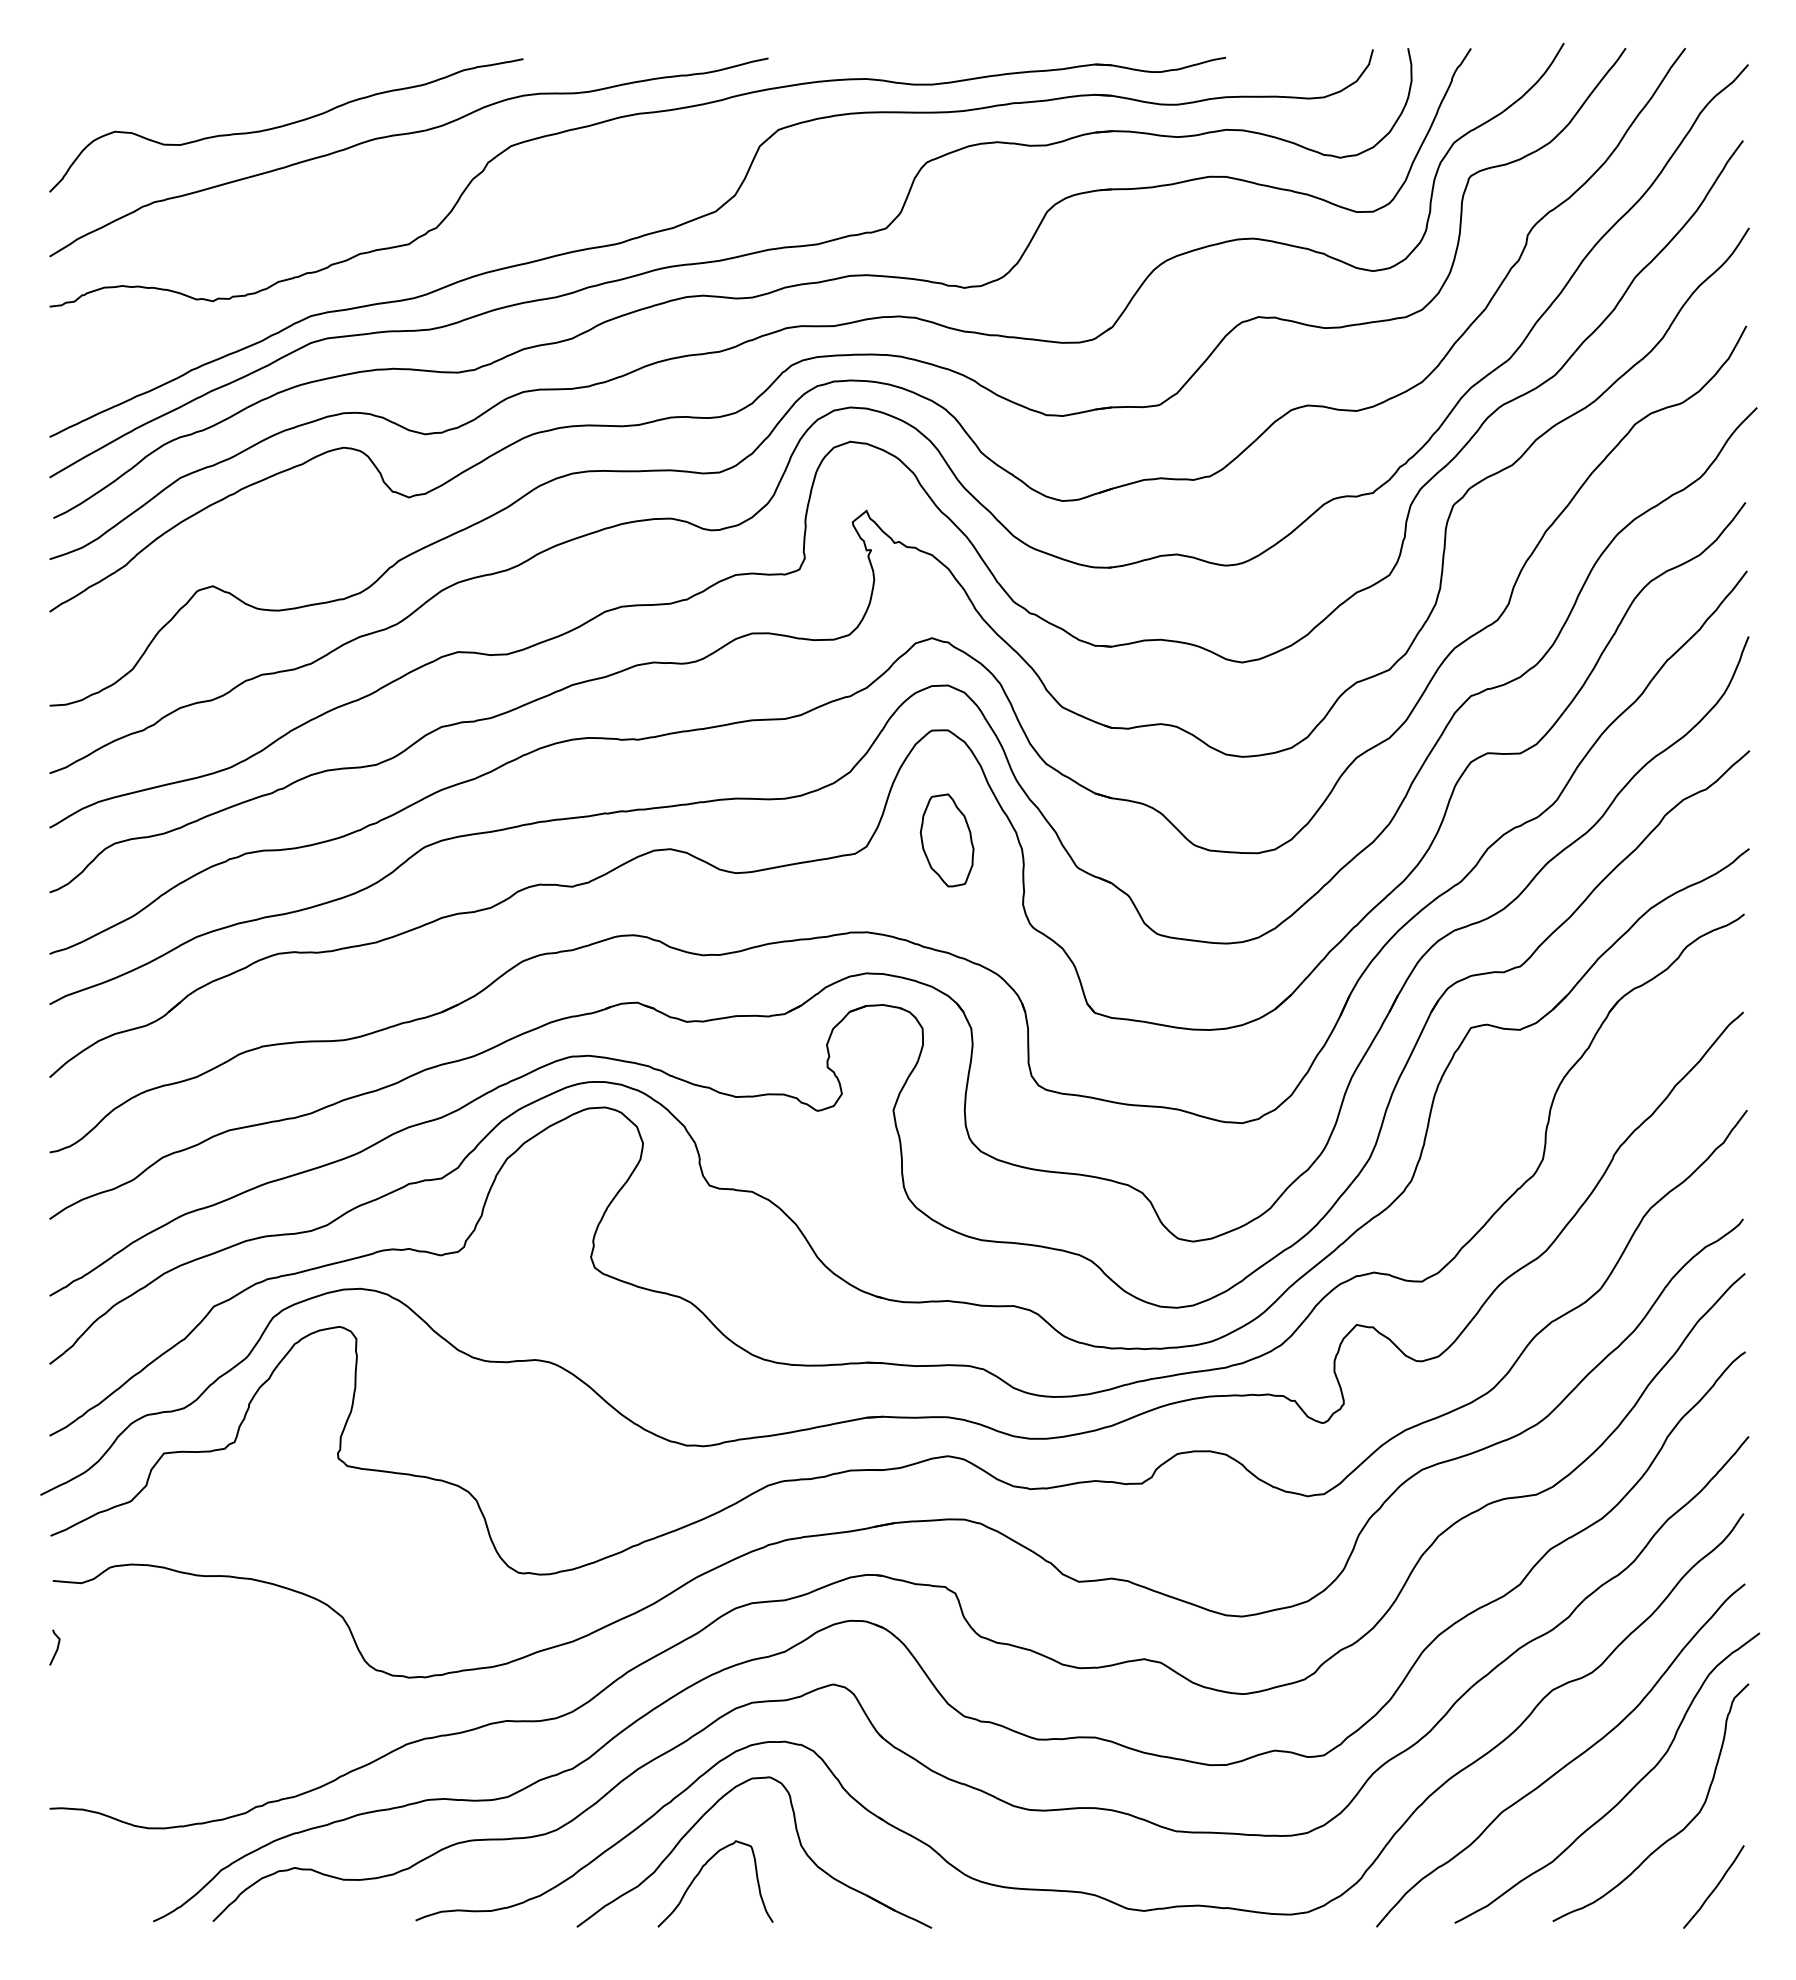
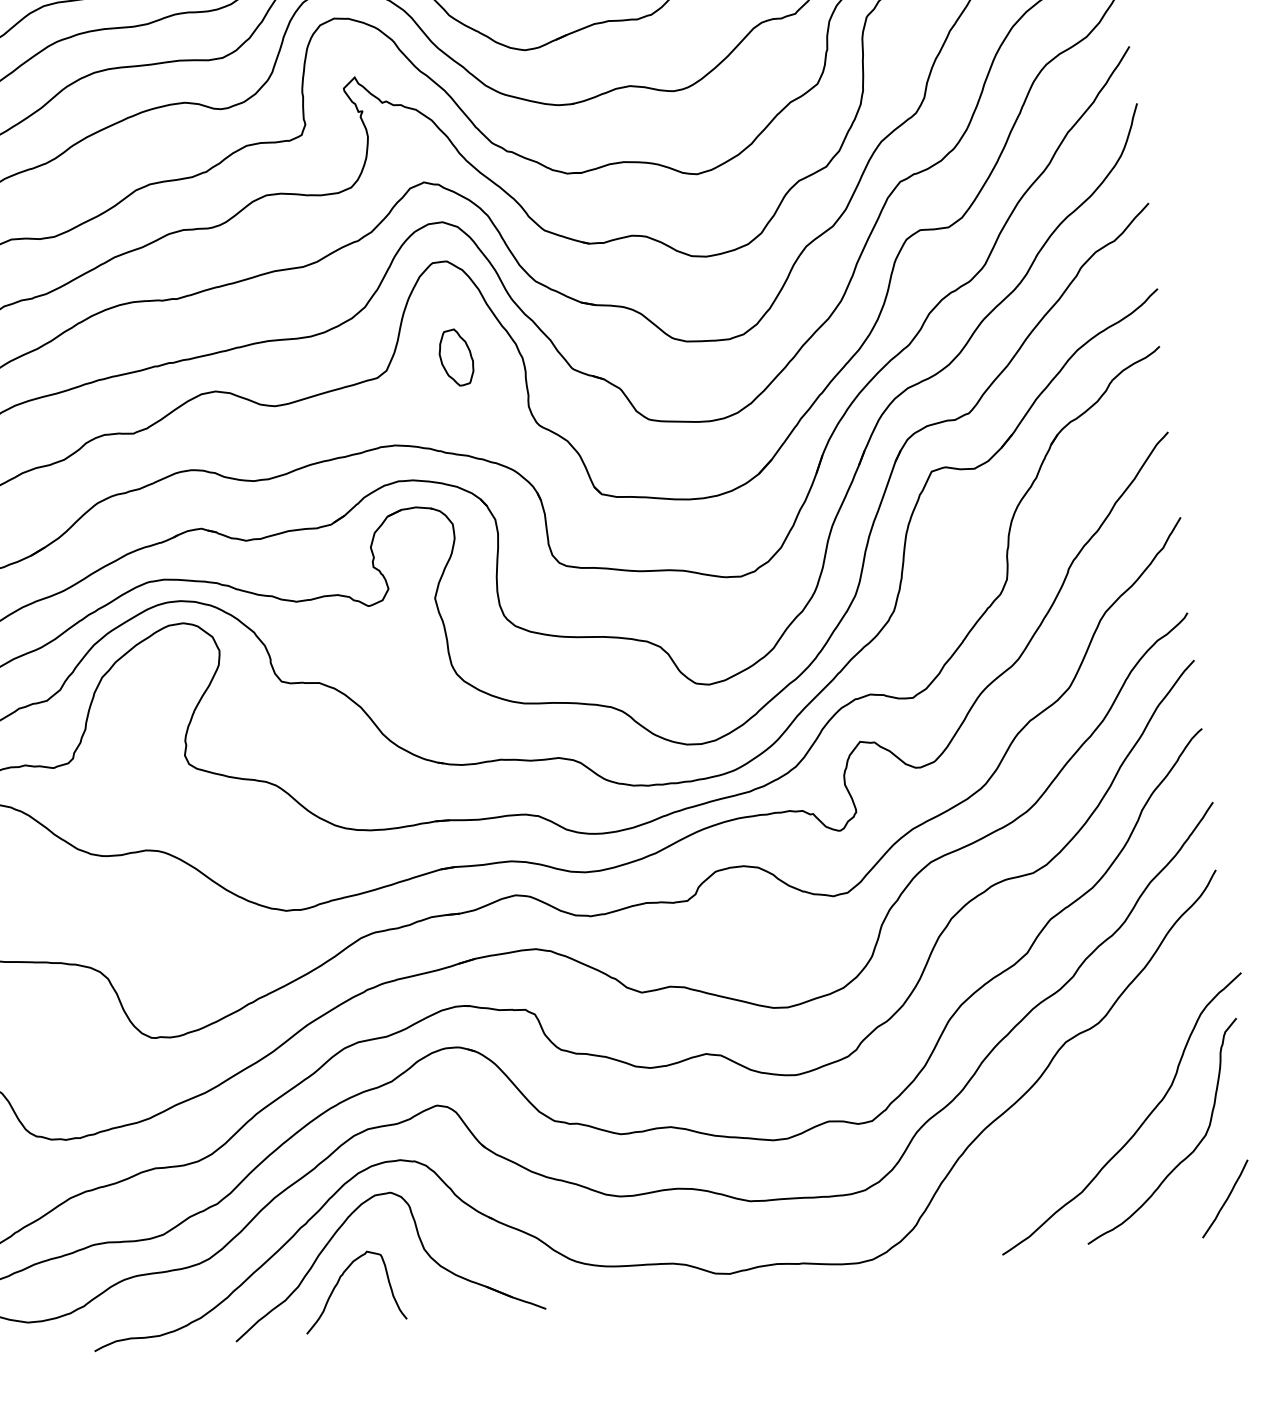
part: (946, 840) -> (455, 357), size x0.7
curve: (1565, 1764) -> (1084, 1106), removed

